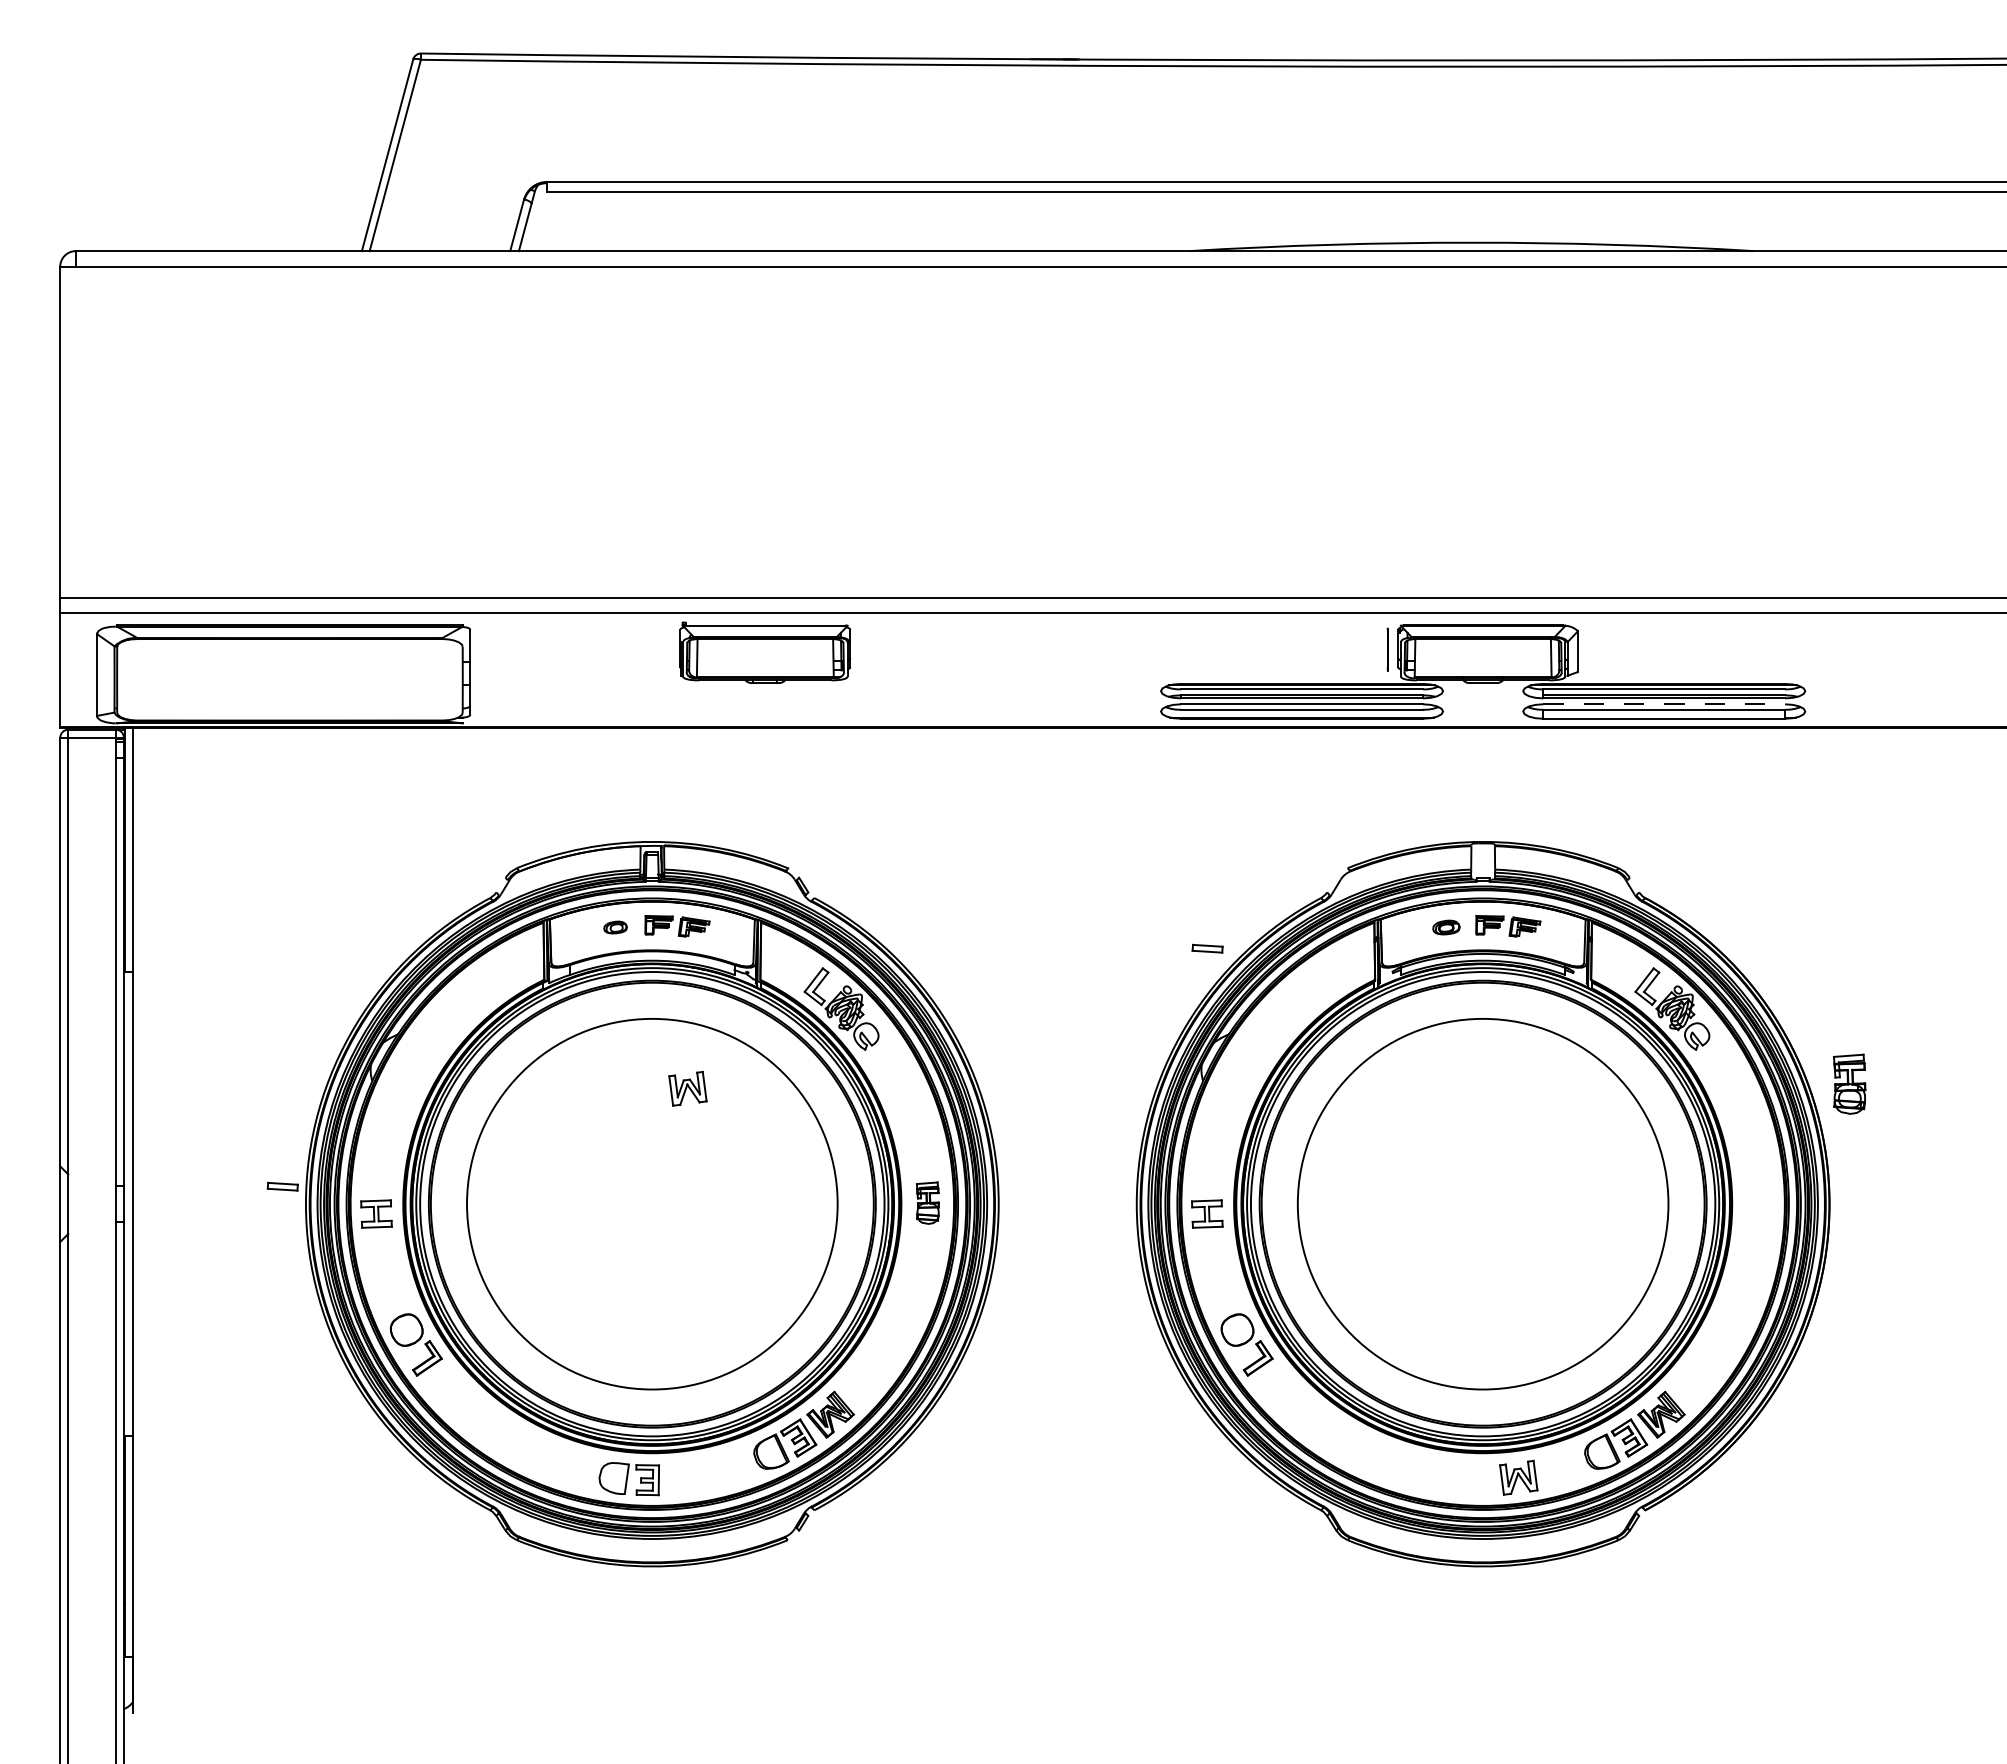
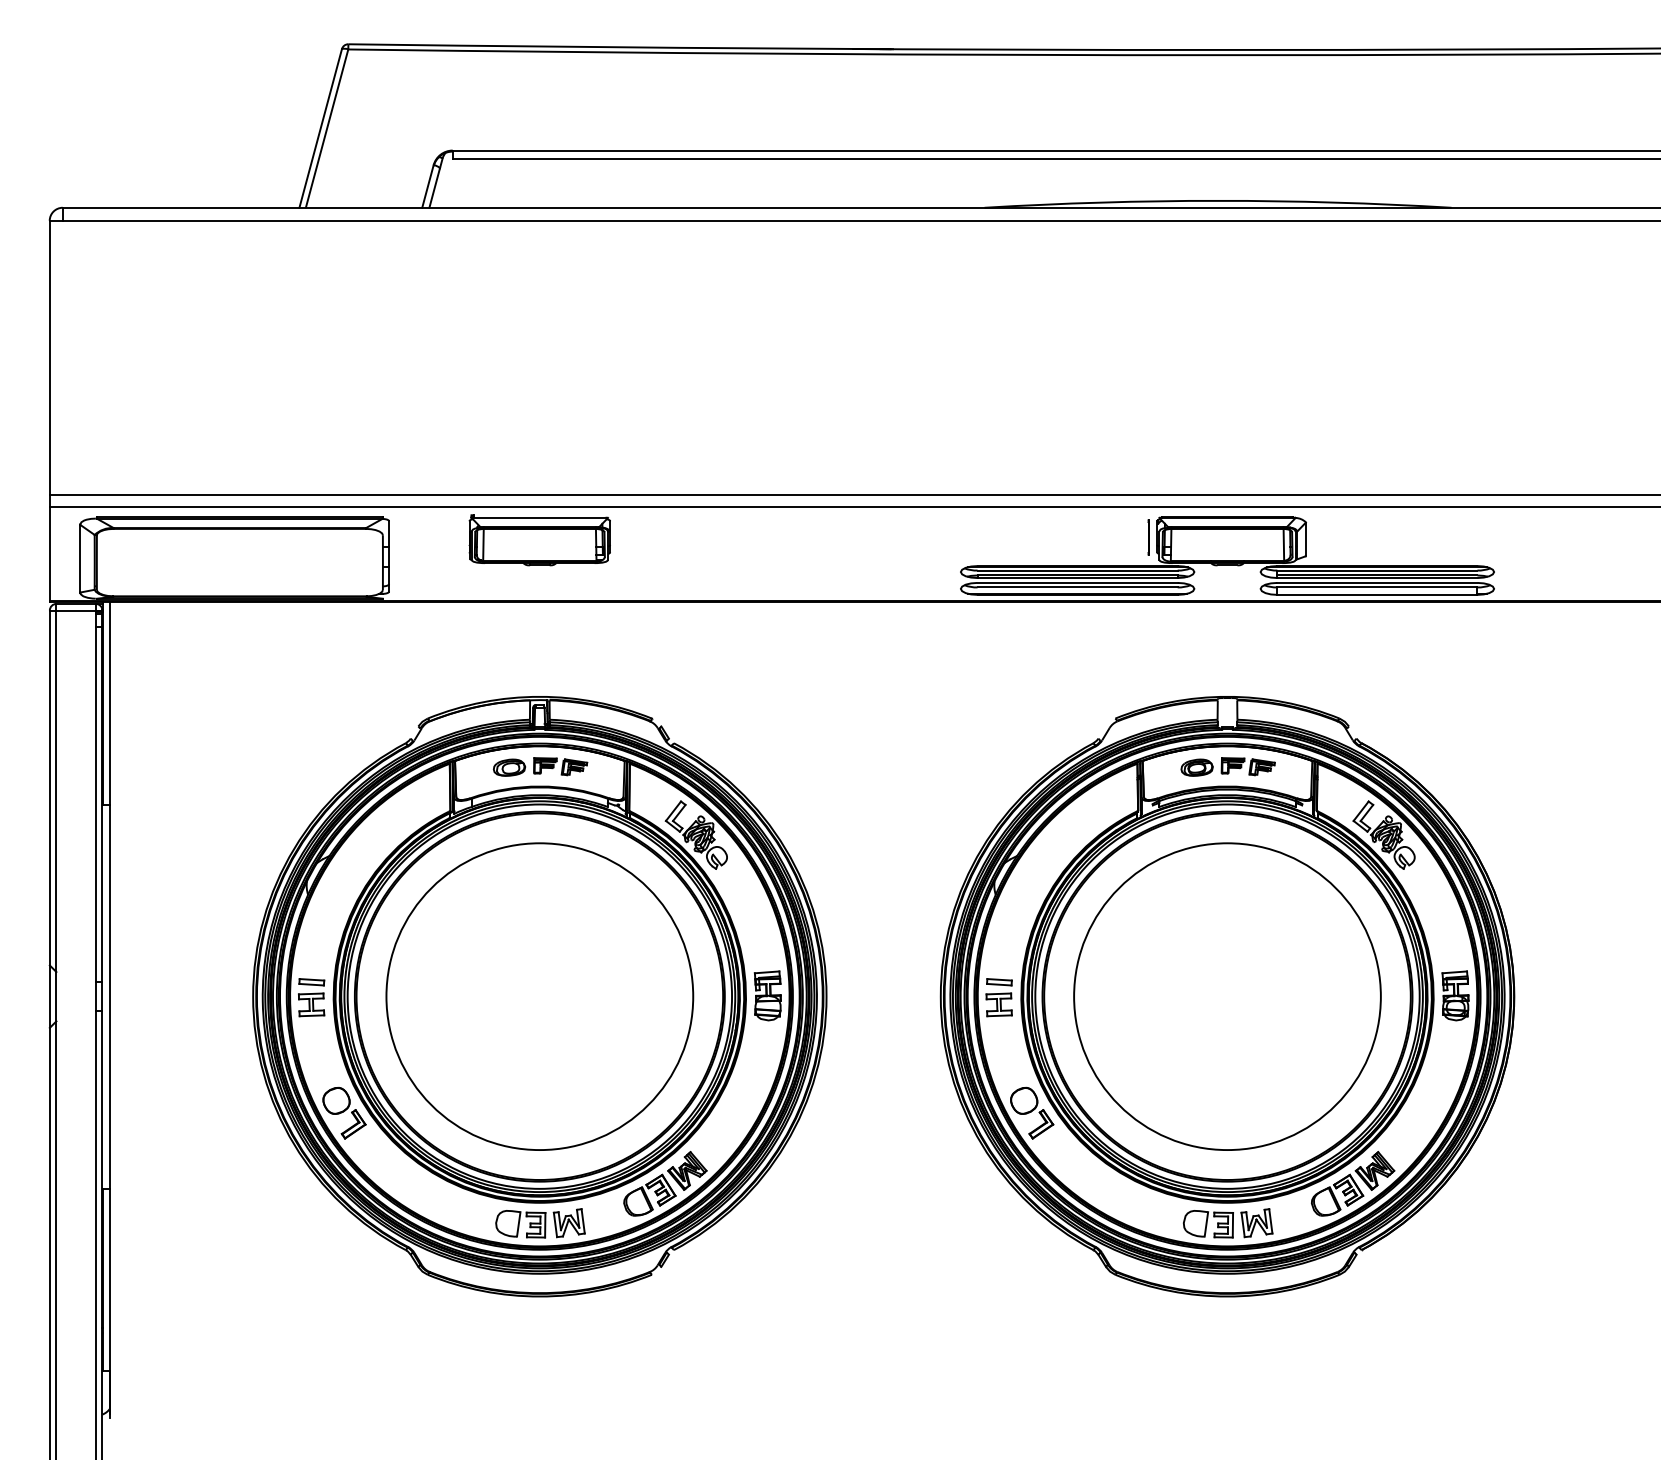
part: (765, 652) -> (539, 540), moved
line: (1664, 704) -> (1377, 583), dashed -> solid
part: (615, 927) -> (509, 767), size x1.67
part: (1446, 927) -> (1197, 767), size x1.43
part: (1207, 948) -> (999, 982), moved
part: (1849, 1083) -> (1455, 995), moved
part: (687, 1088) -> (568, 1222), moved
part: (282, 1186) -> (311, 982), moved
part: (927, 1202) -> (767, 995), size x1.43
part: (1459, 1479) -> (1207, 1224), added

